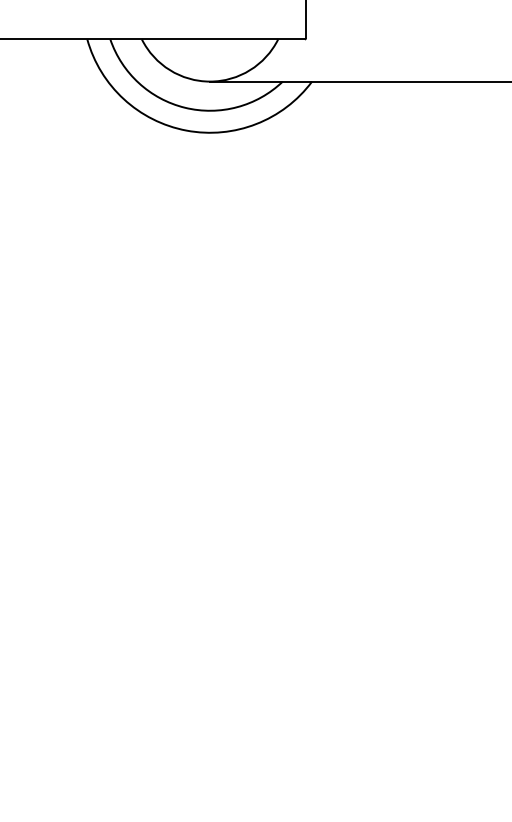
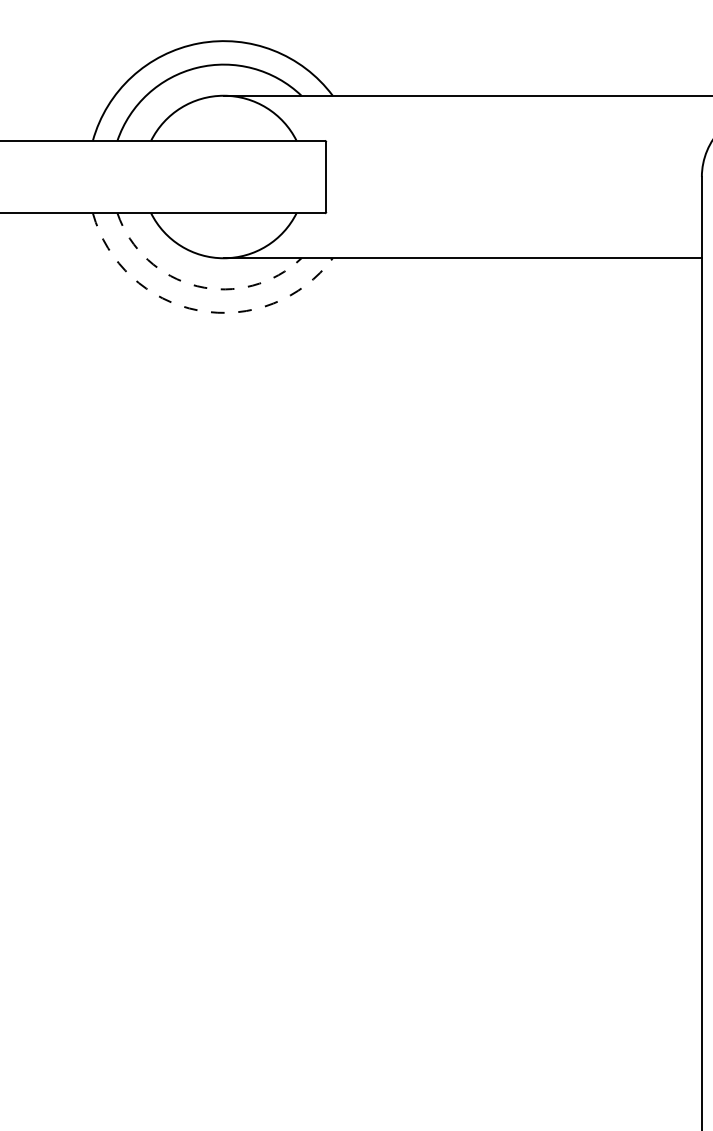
arc: (185, 108) -> (197, 286), solid -> dashed
arc: (186, 130) -> (198, 310), solid -> dashed

